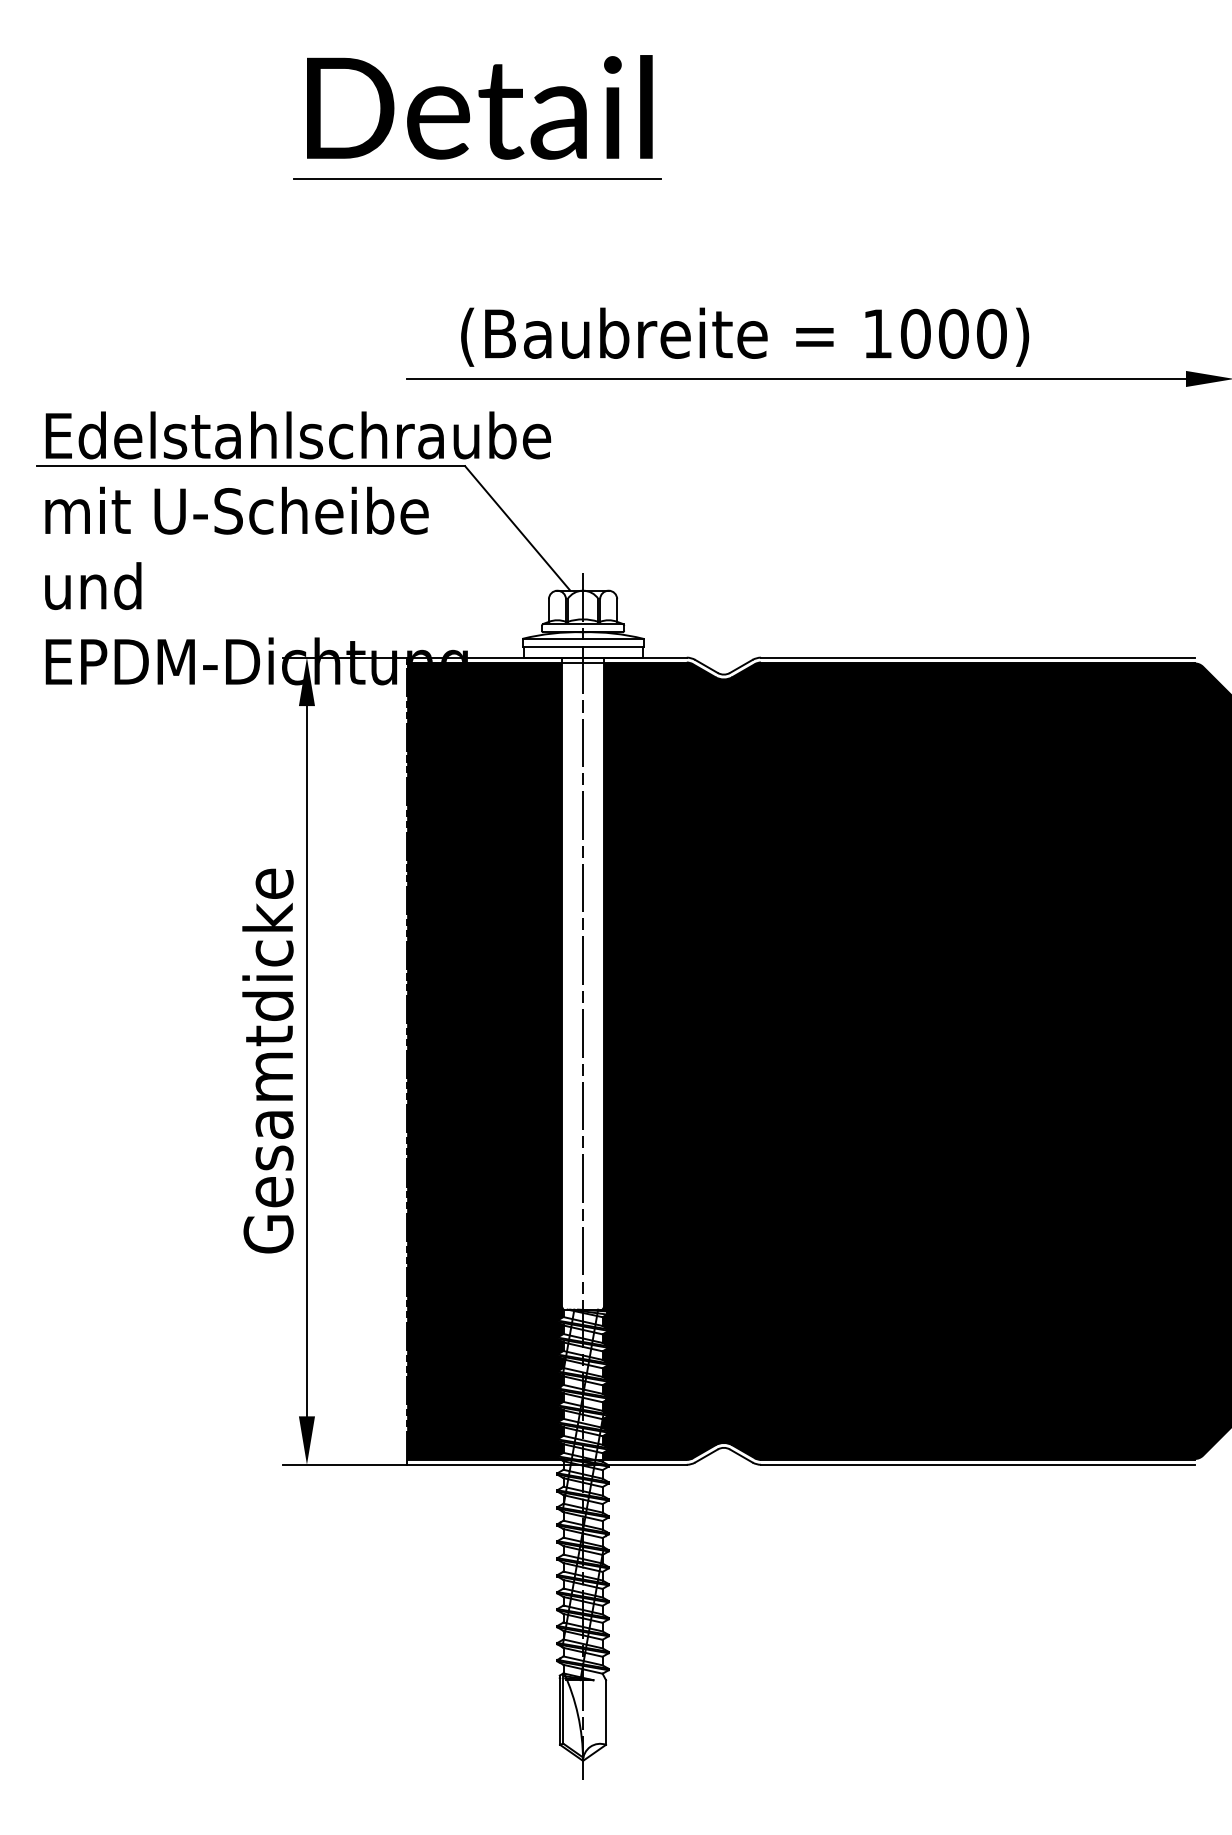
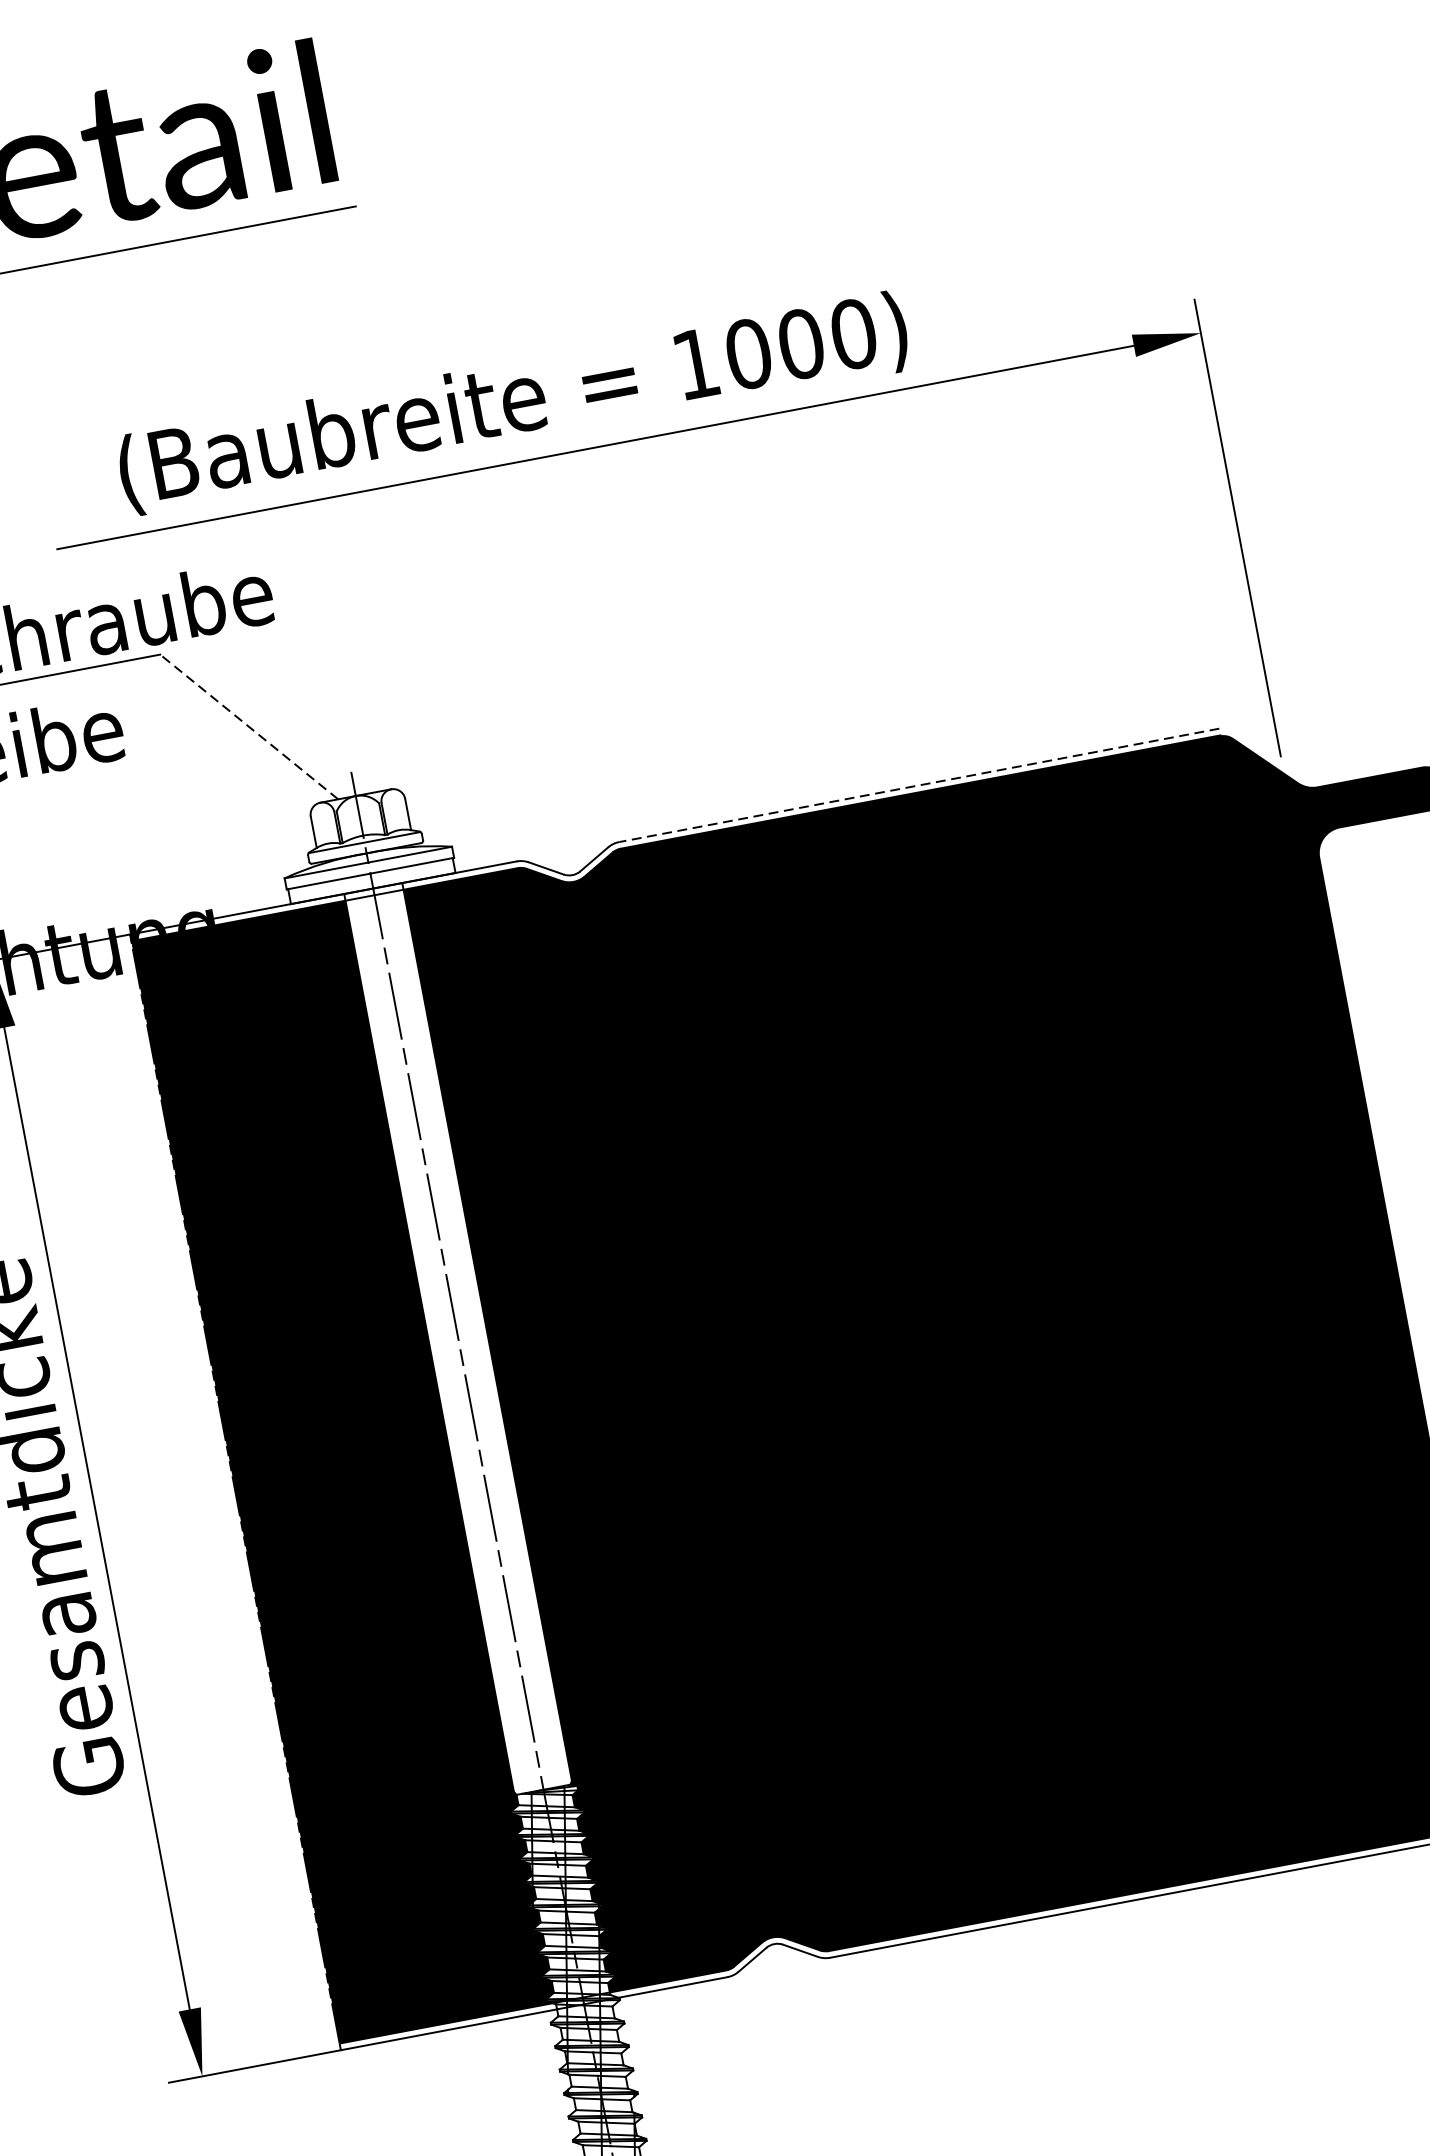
line: (517, 528) -> (248, 727), solid -> dashed
line: (977, 657) -> (918, 785), solid -> dashed

